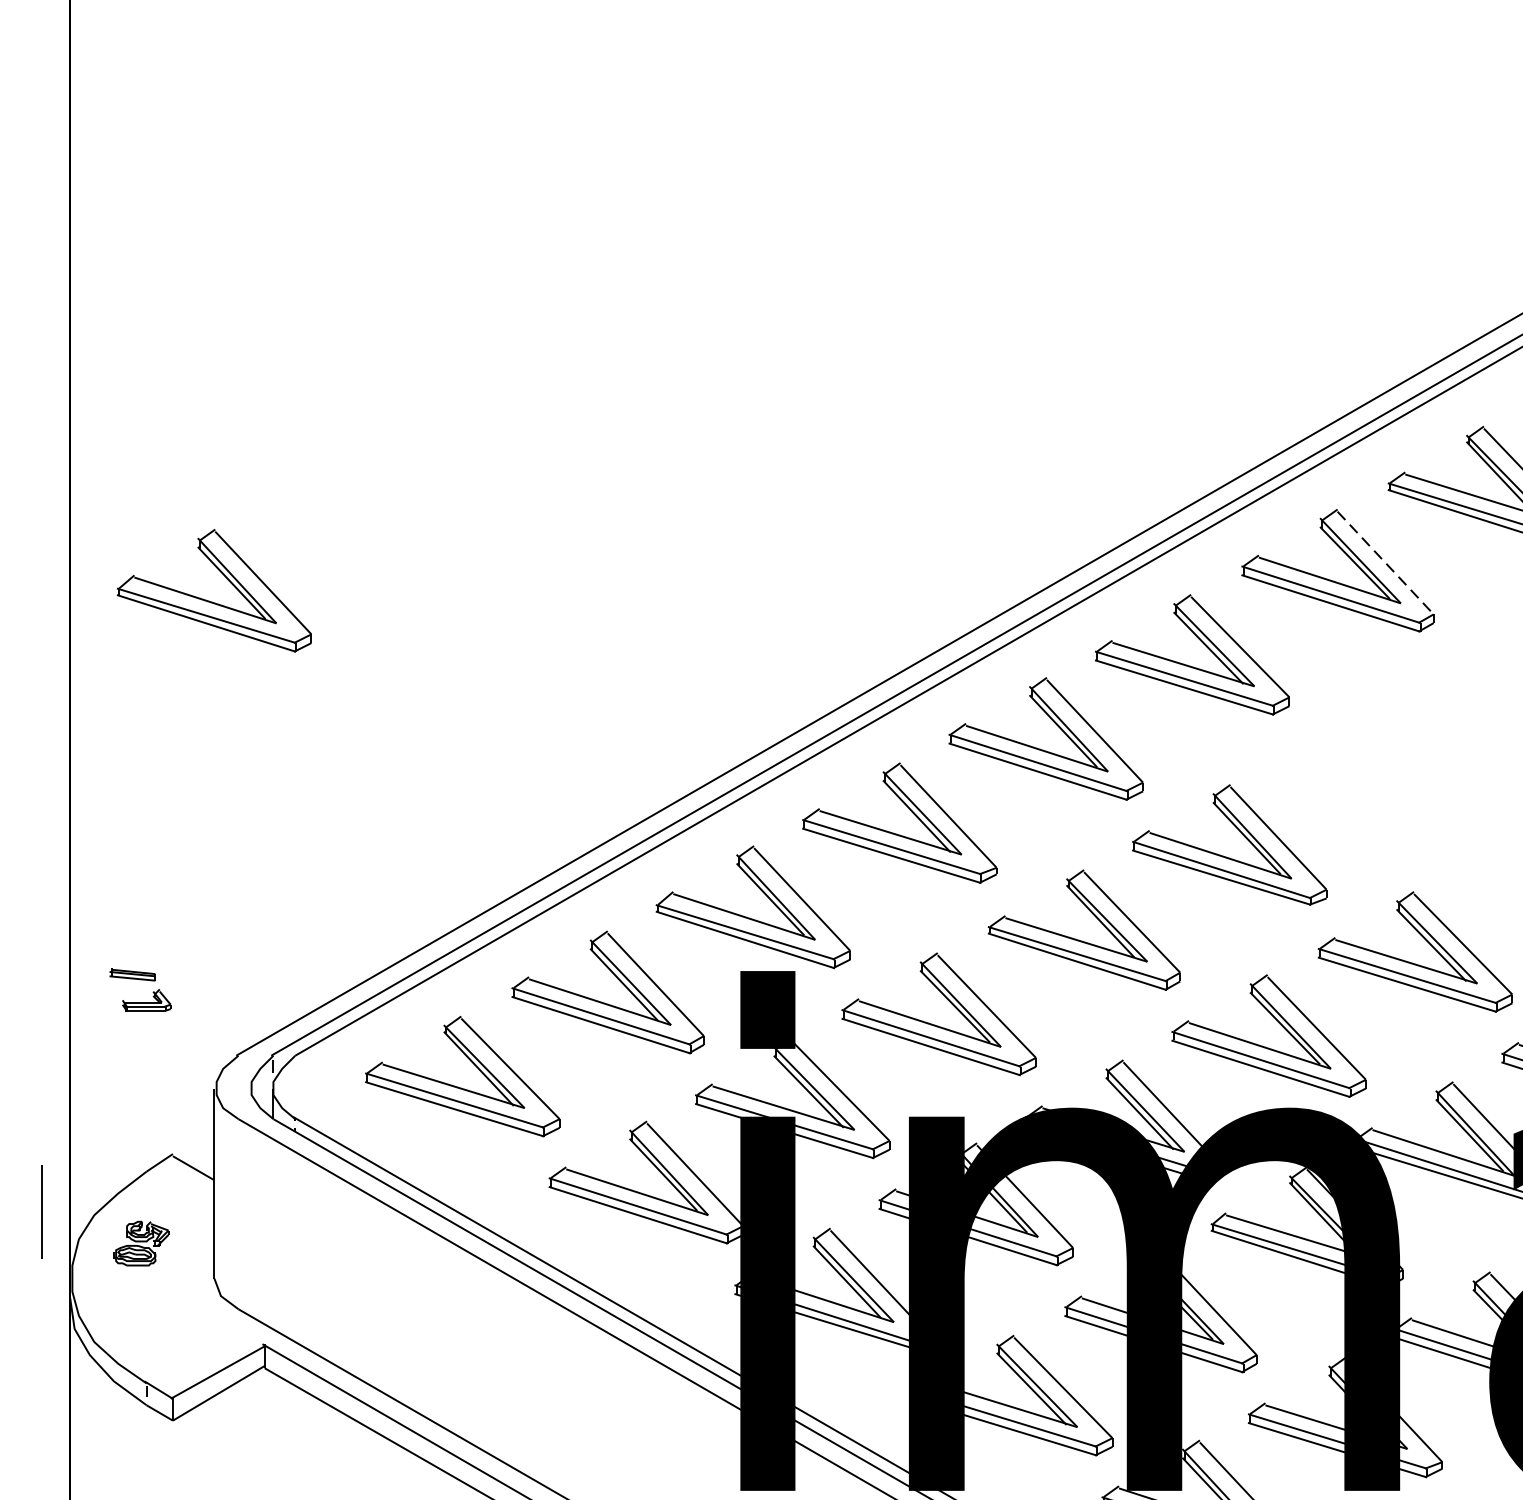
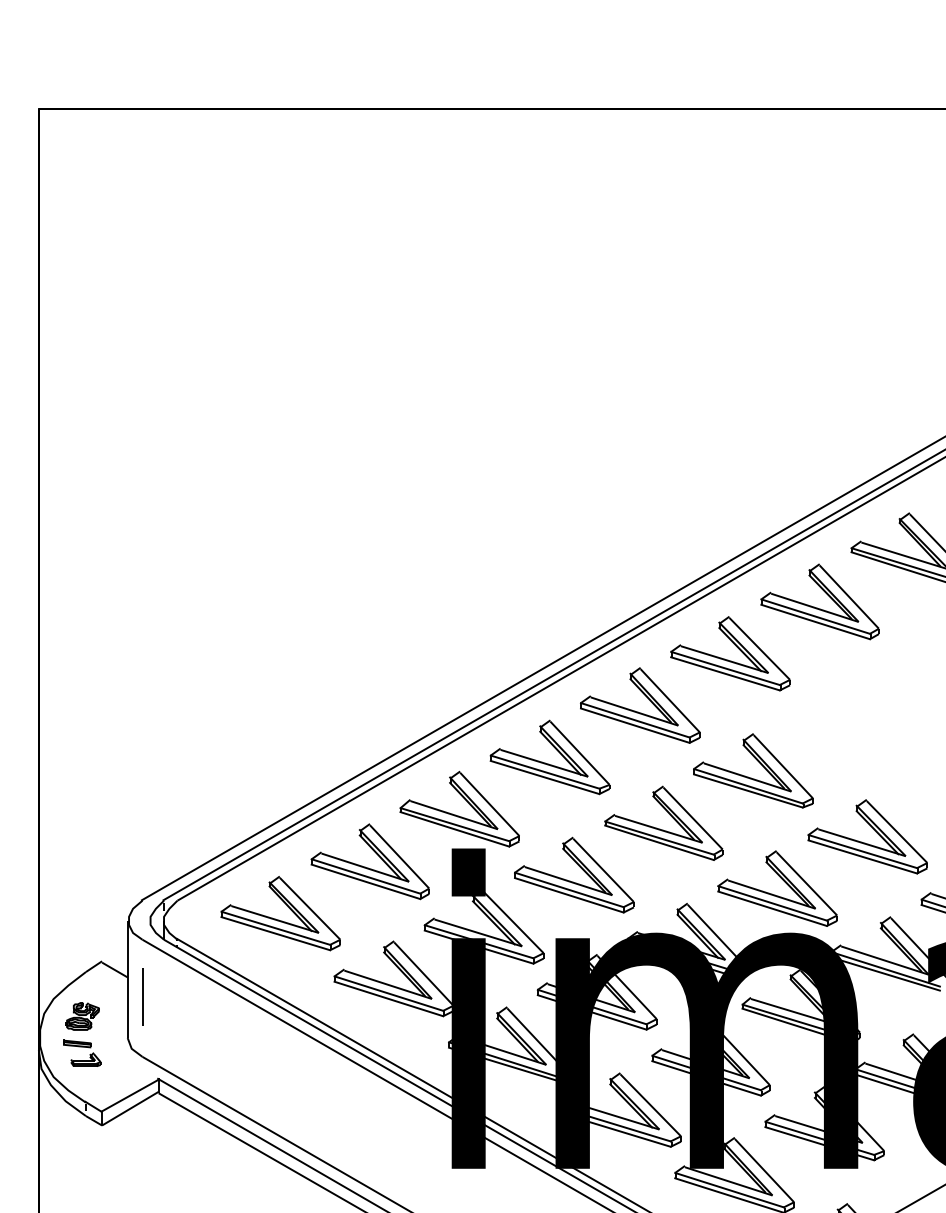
line: (1385, 563) -> (849, 597), dashed -> solid
part: (212, 600) -> (126, 620), removed
part: (141, 988) -> (82, 1052), moved
line: (42, 1211) -> (142, 996), moved

